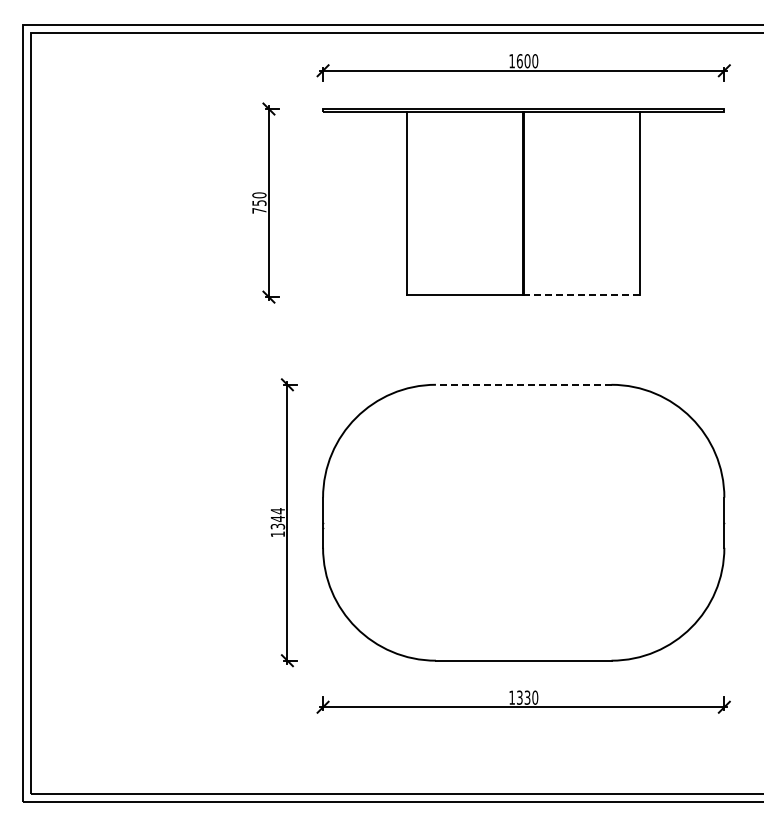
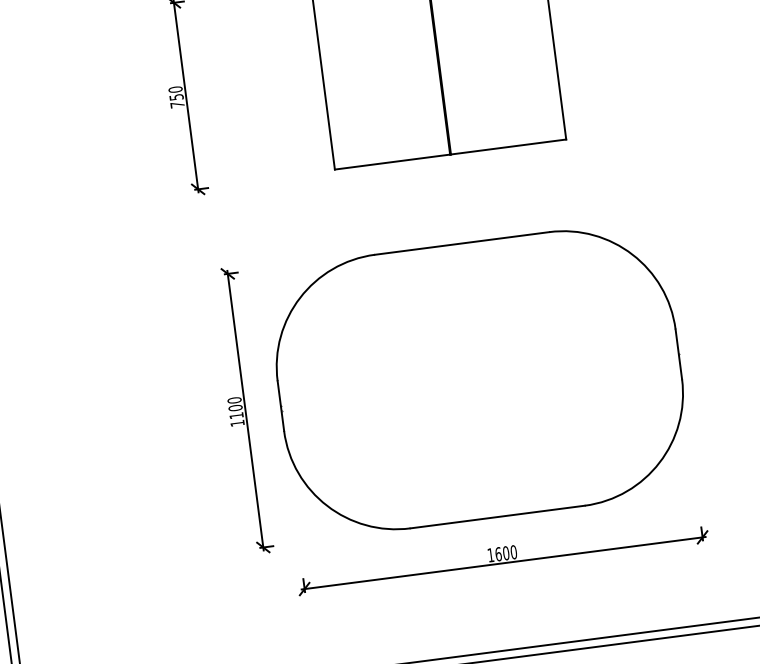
line: (581, 295) -> (507, 147), dashed -> solid
line: (523, 384) -> (461, 243), dashed -> solid
text: (277, 518) -> (235, 407), 1344 -> 1100
text: (523, 697) -> (502, 553), 1330 -> 1600

